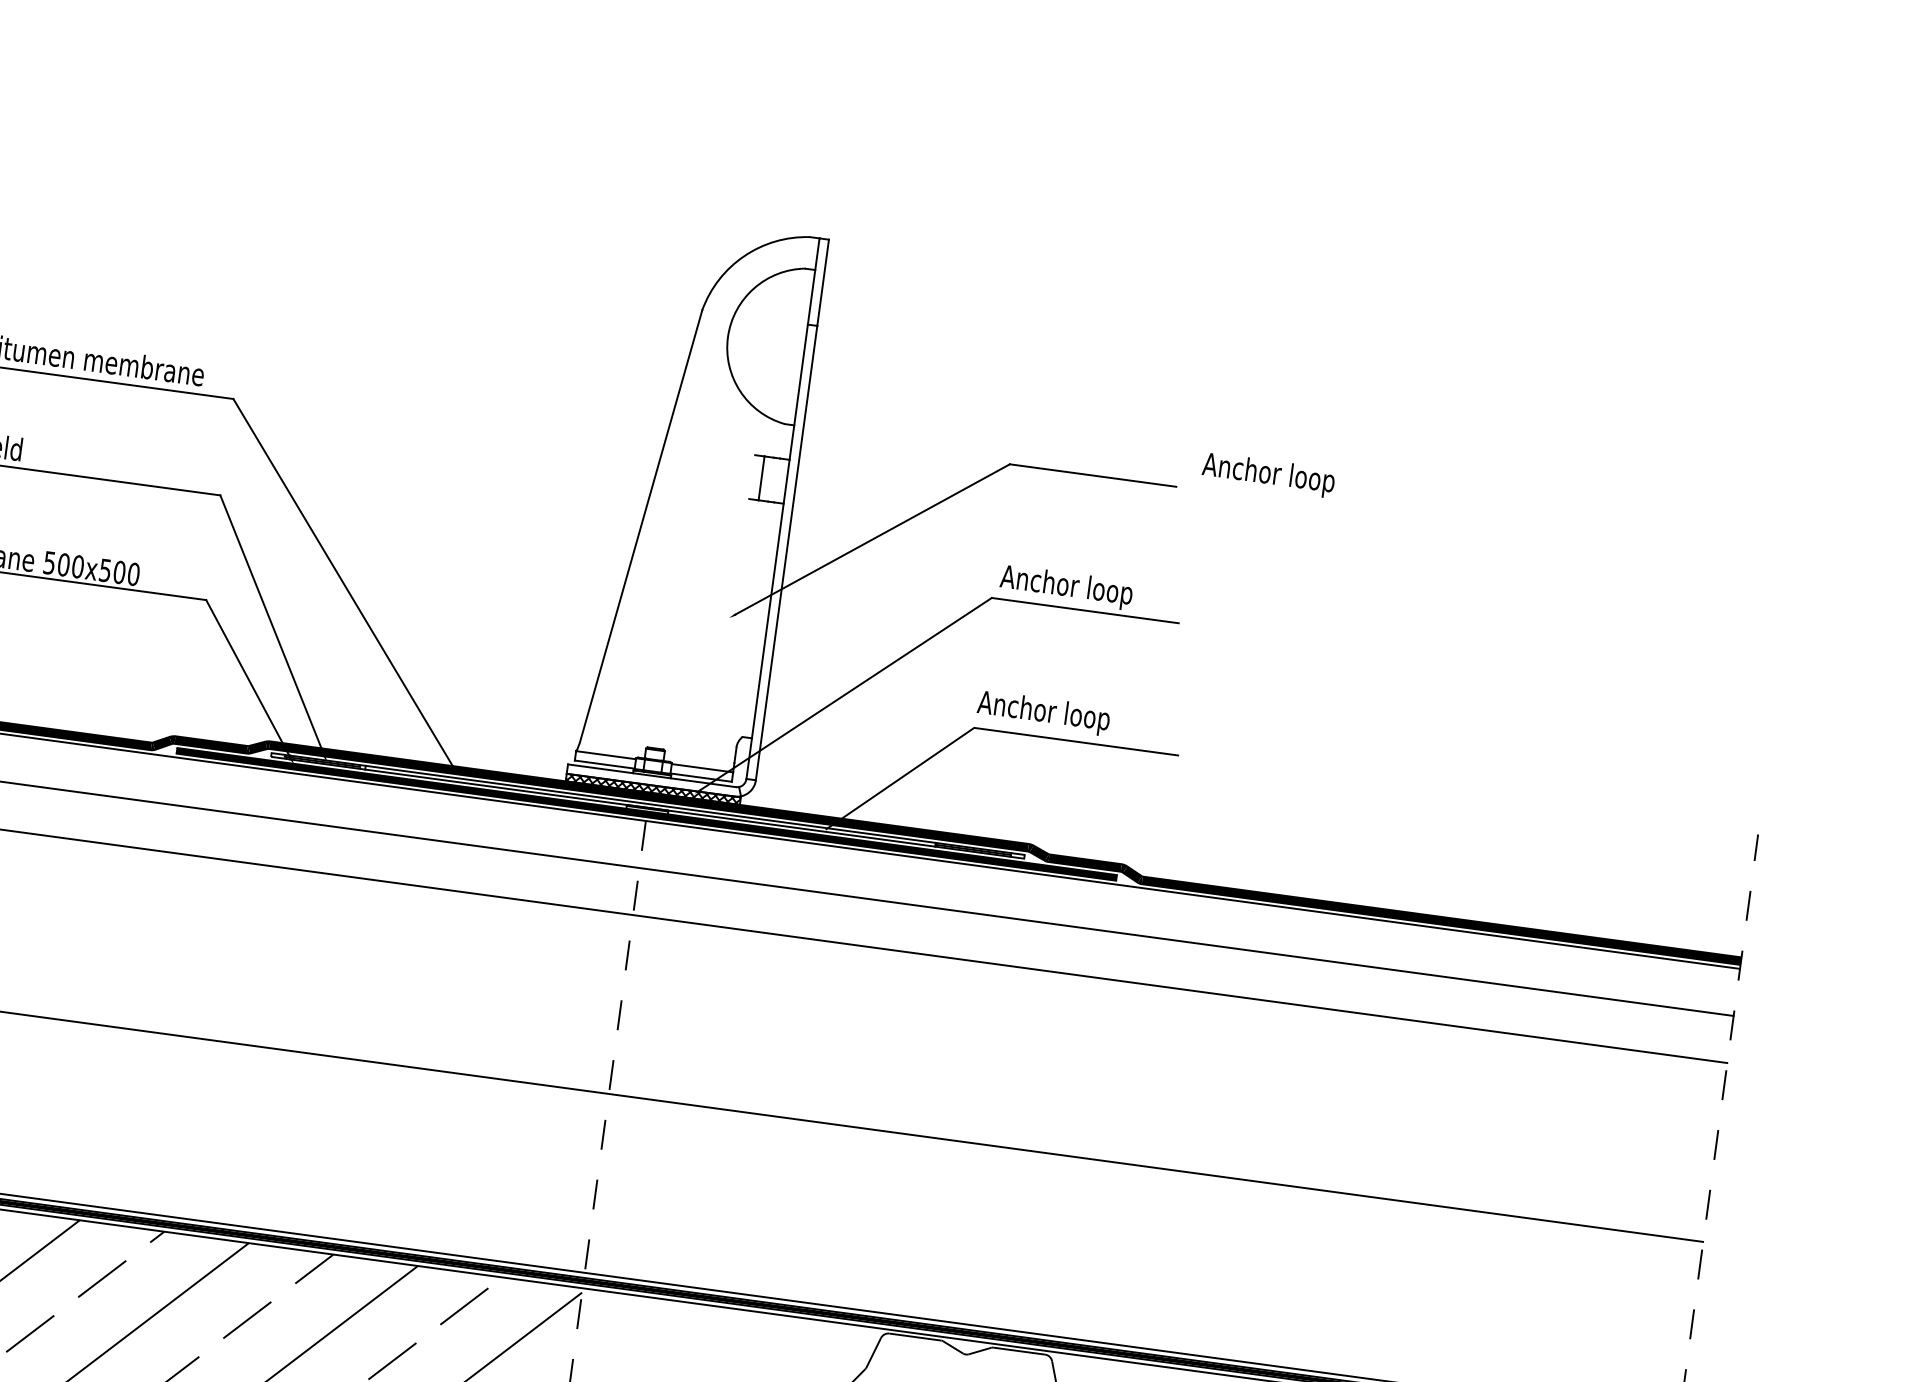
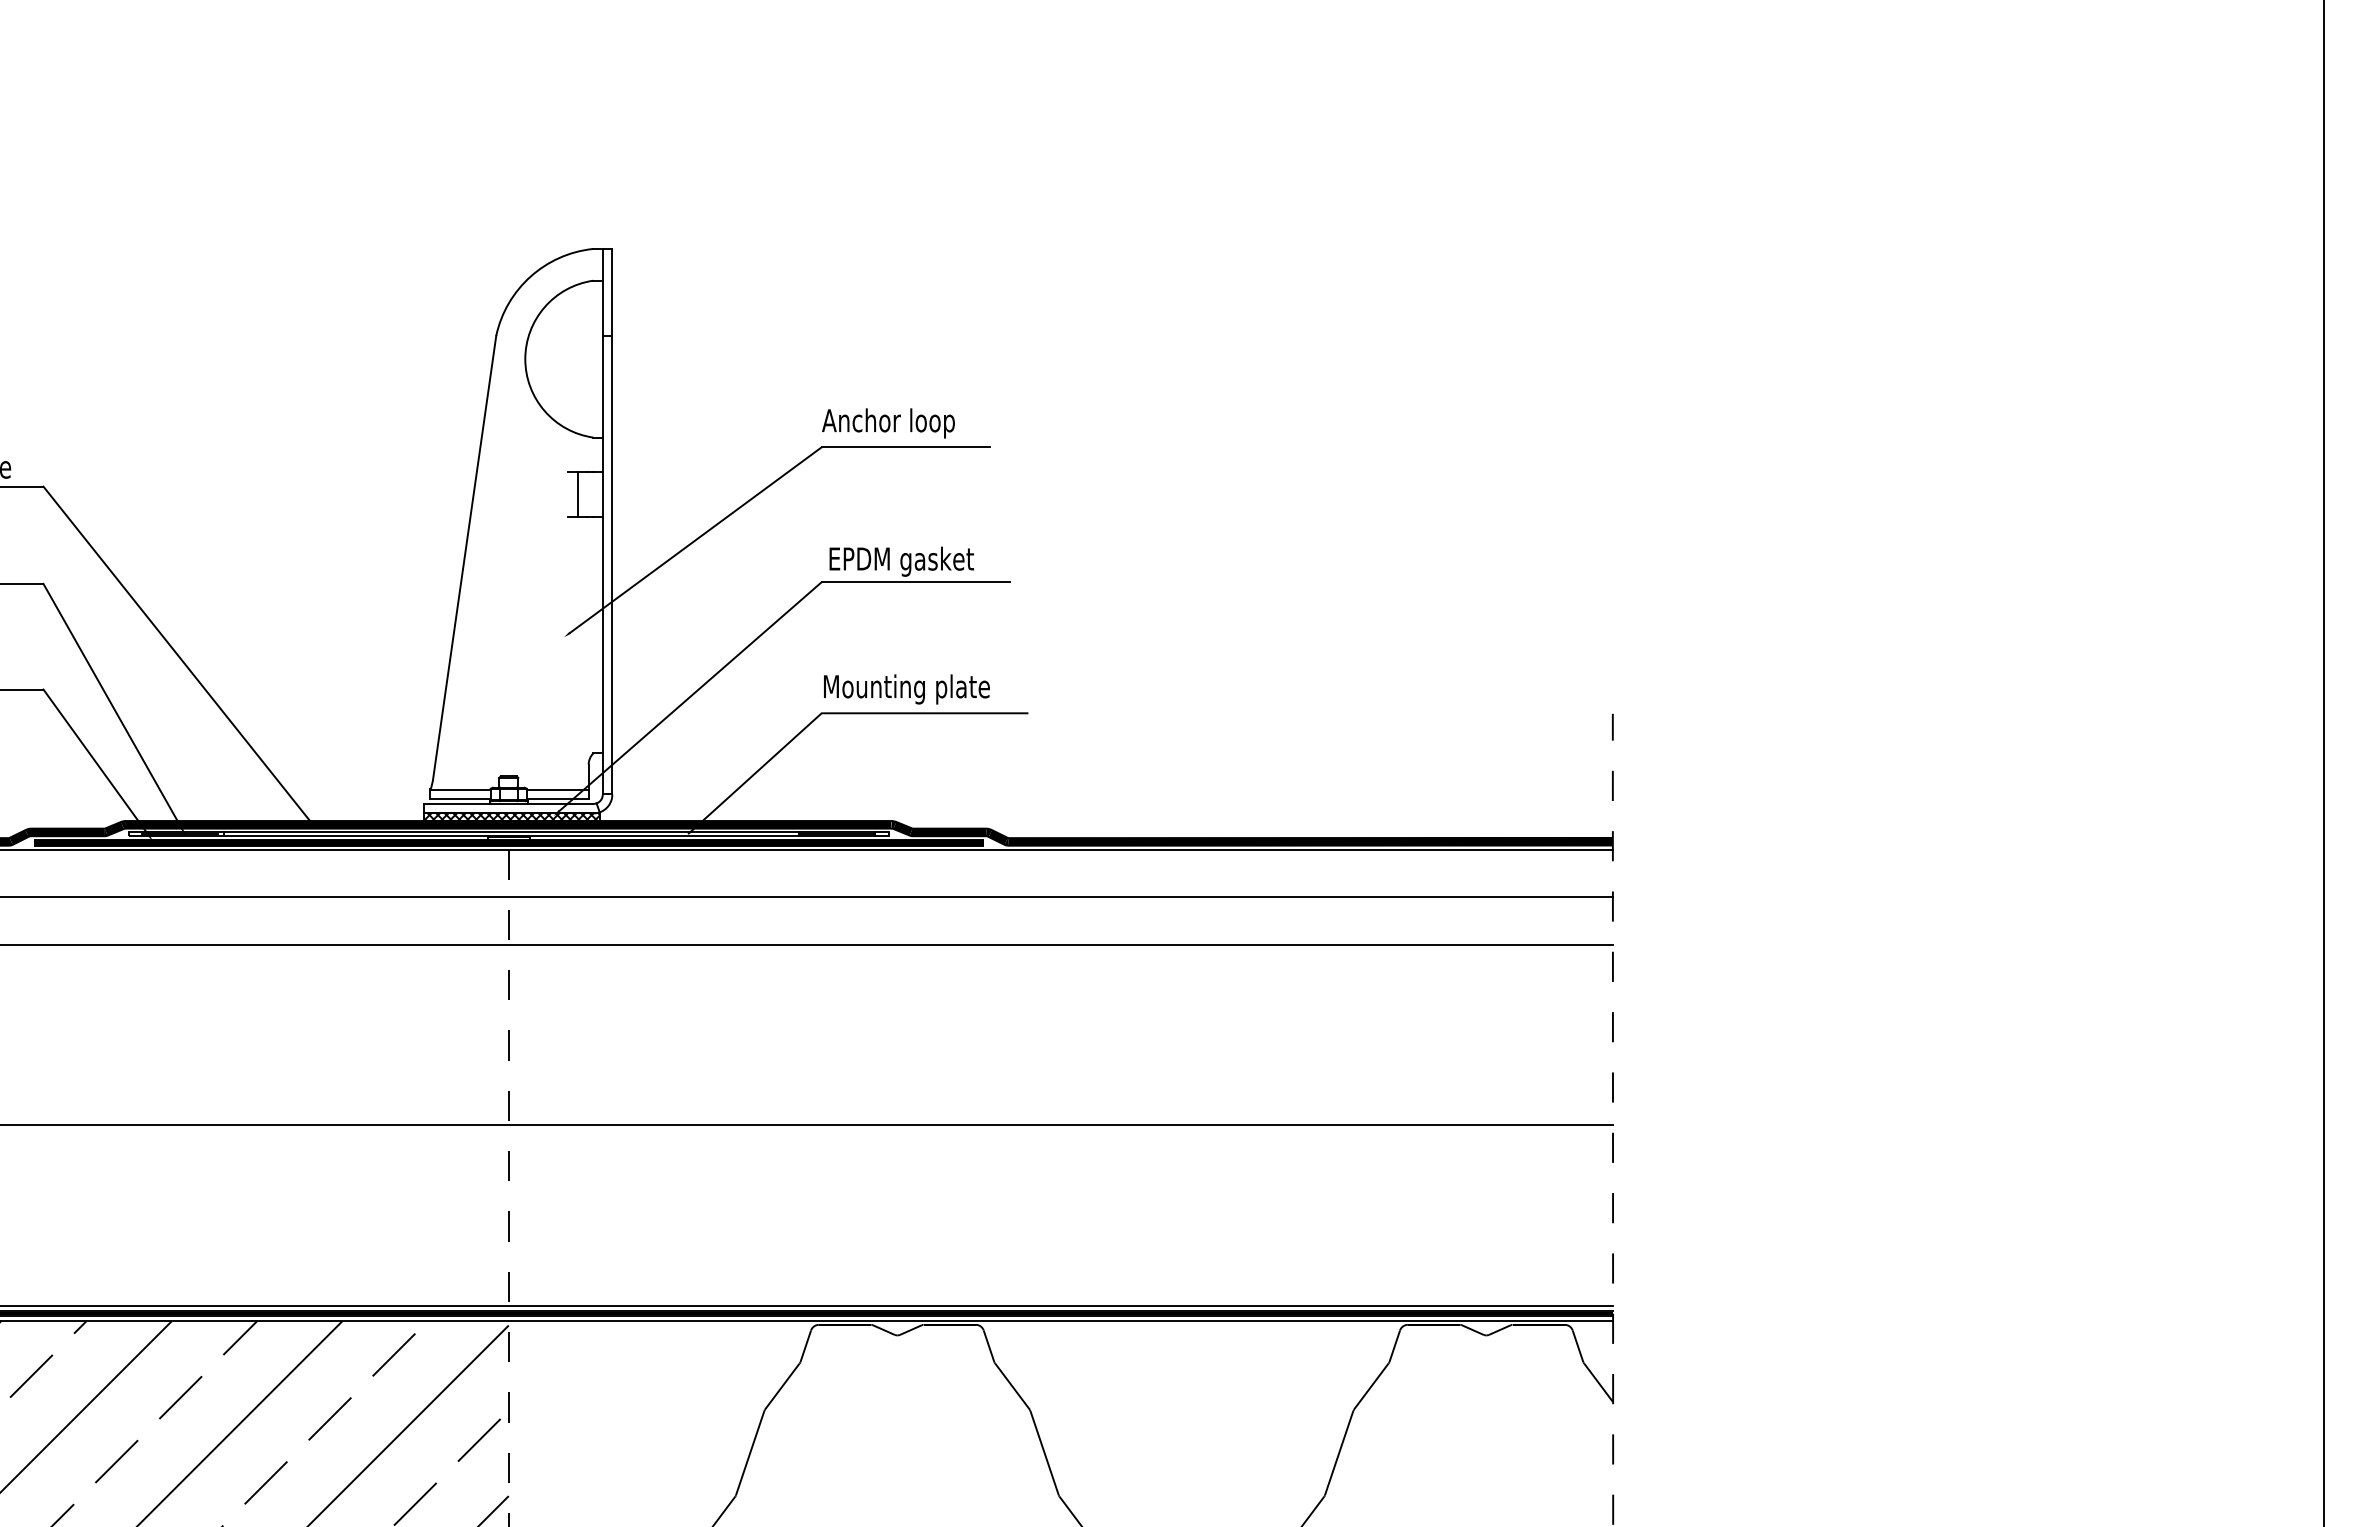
text: (1268, 475) -> (888, 423), moved
text: (1072, 588) -> (900, 561), Anchor loop -> EPDM gasket
text: (1060, 715) -> (905, 689), Anchor loop -> Mounting plate

